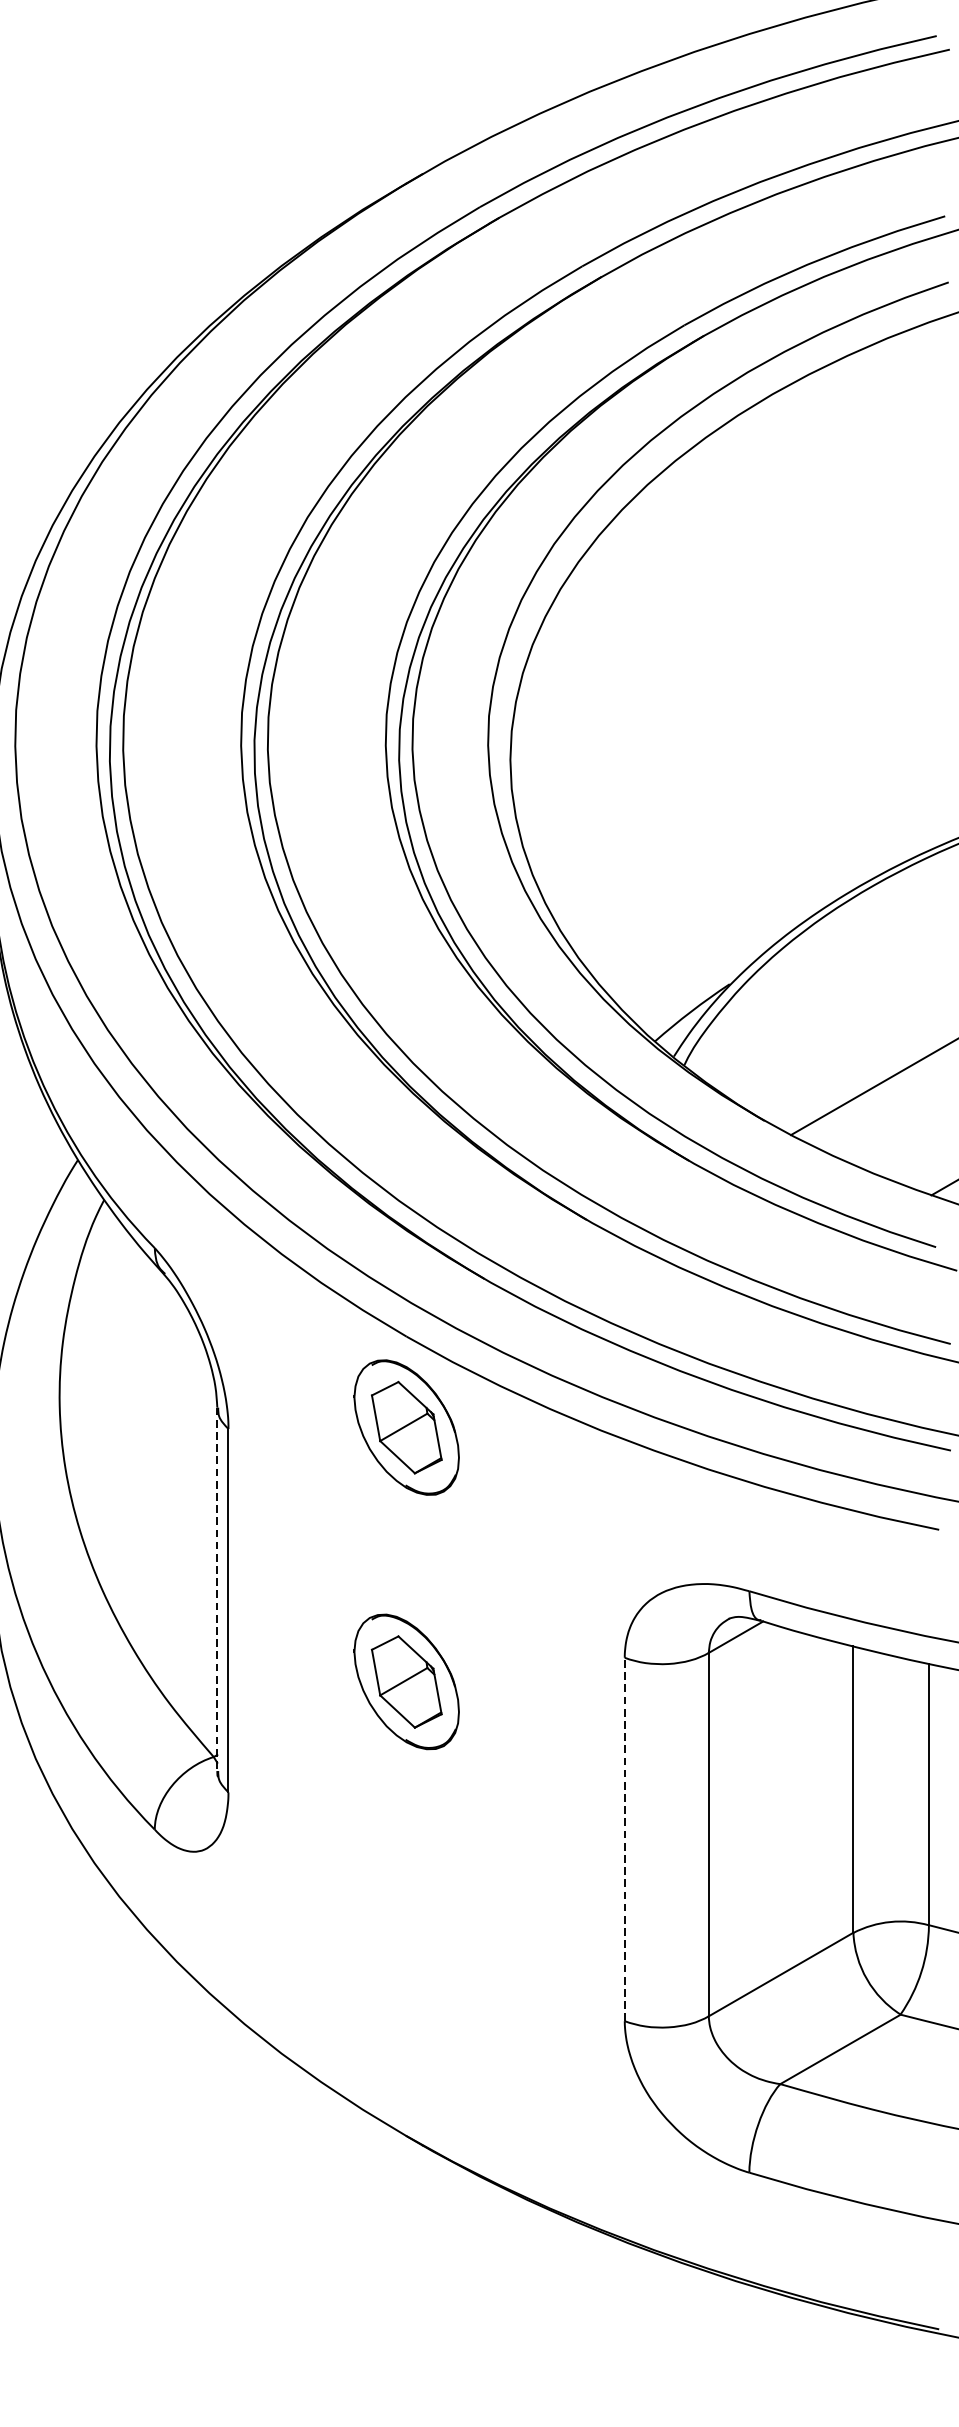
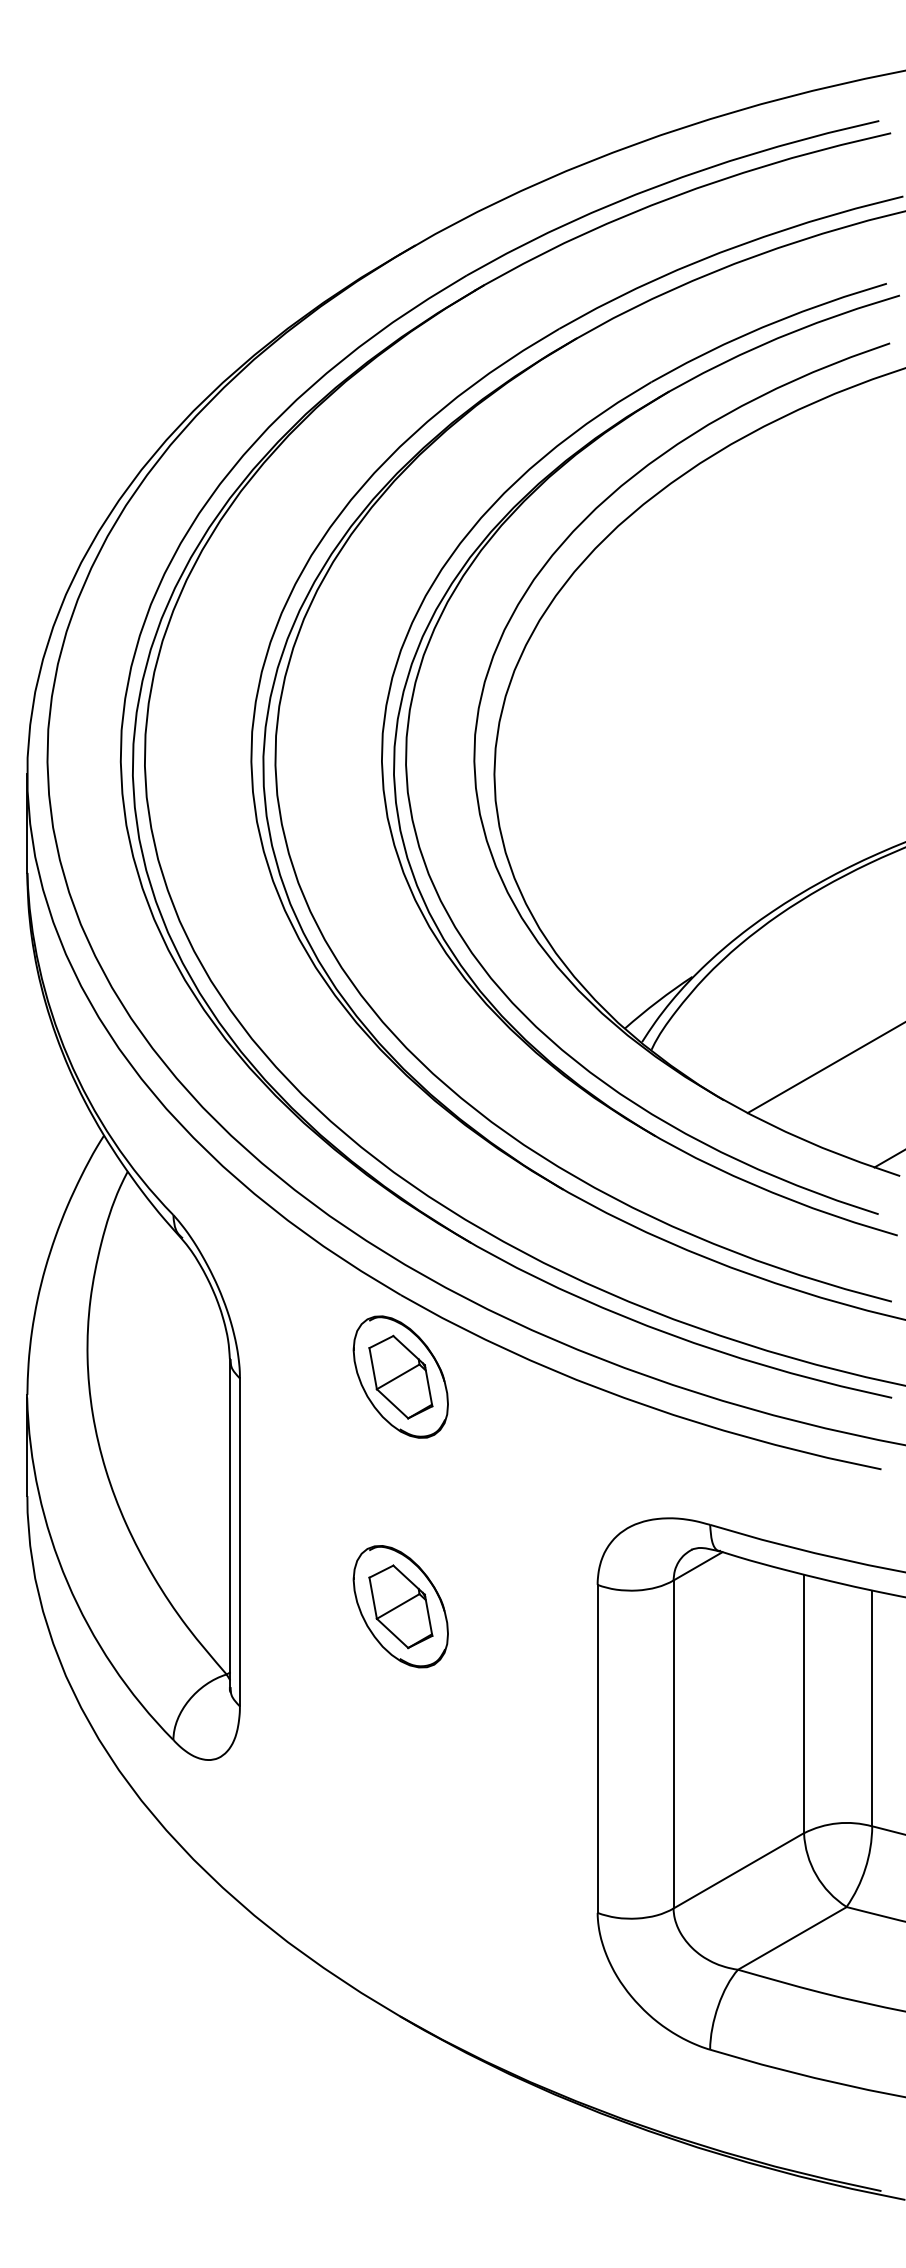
line: (216, 1589) -> (229, 1523), dashed -> solid
line: (624, 1839) -> (597, 1748), dashed -> solid

